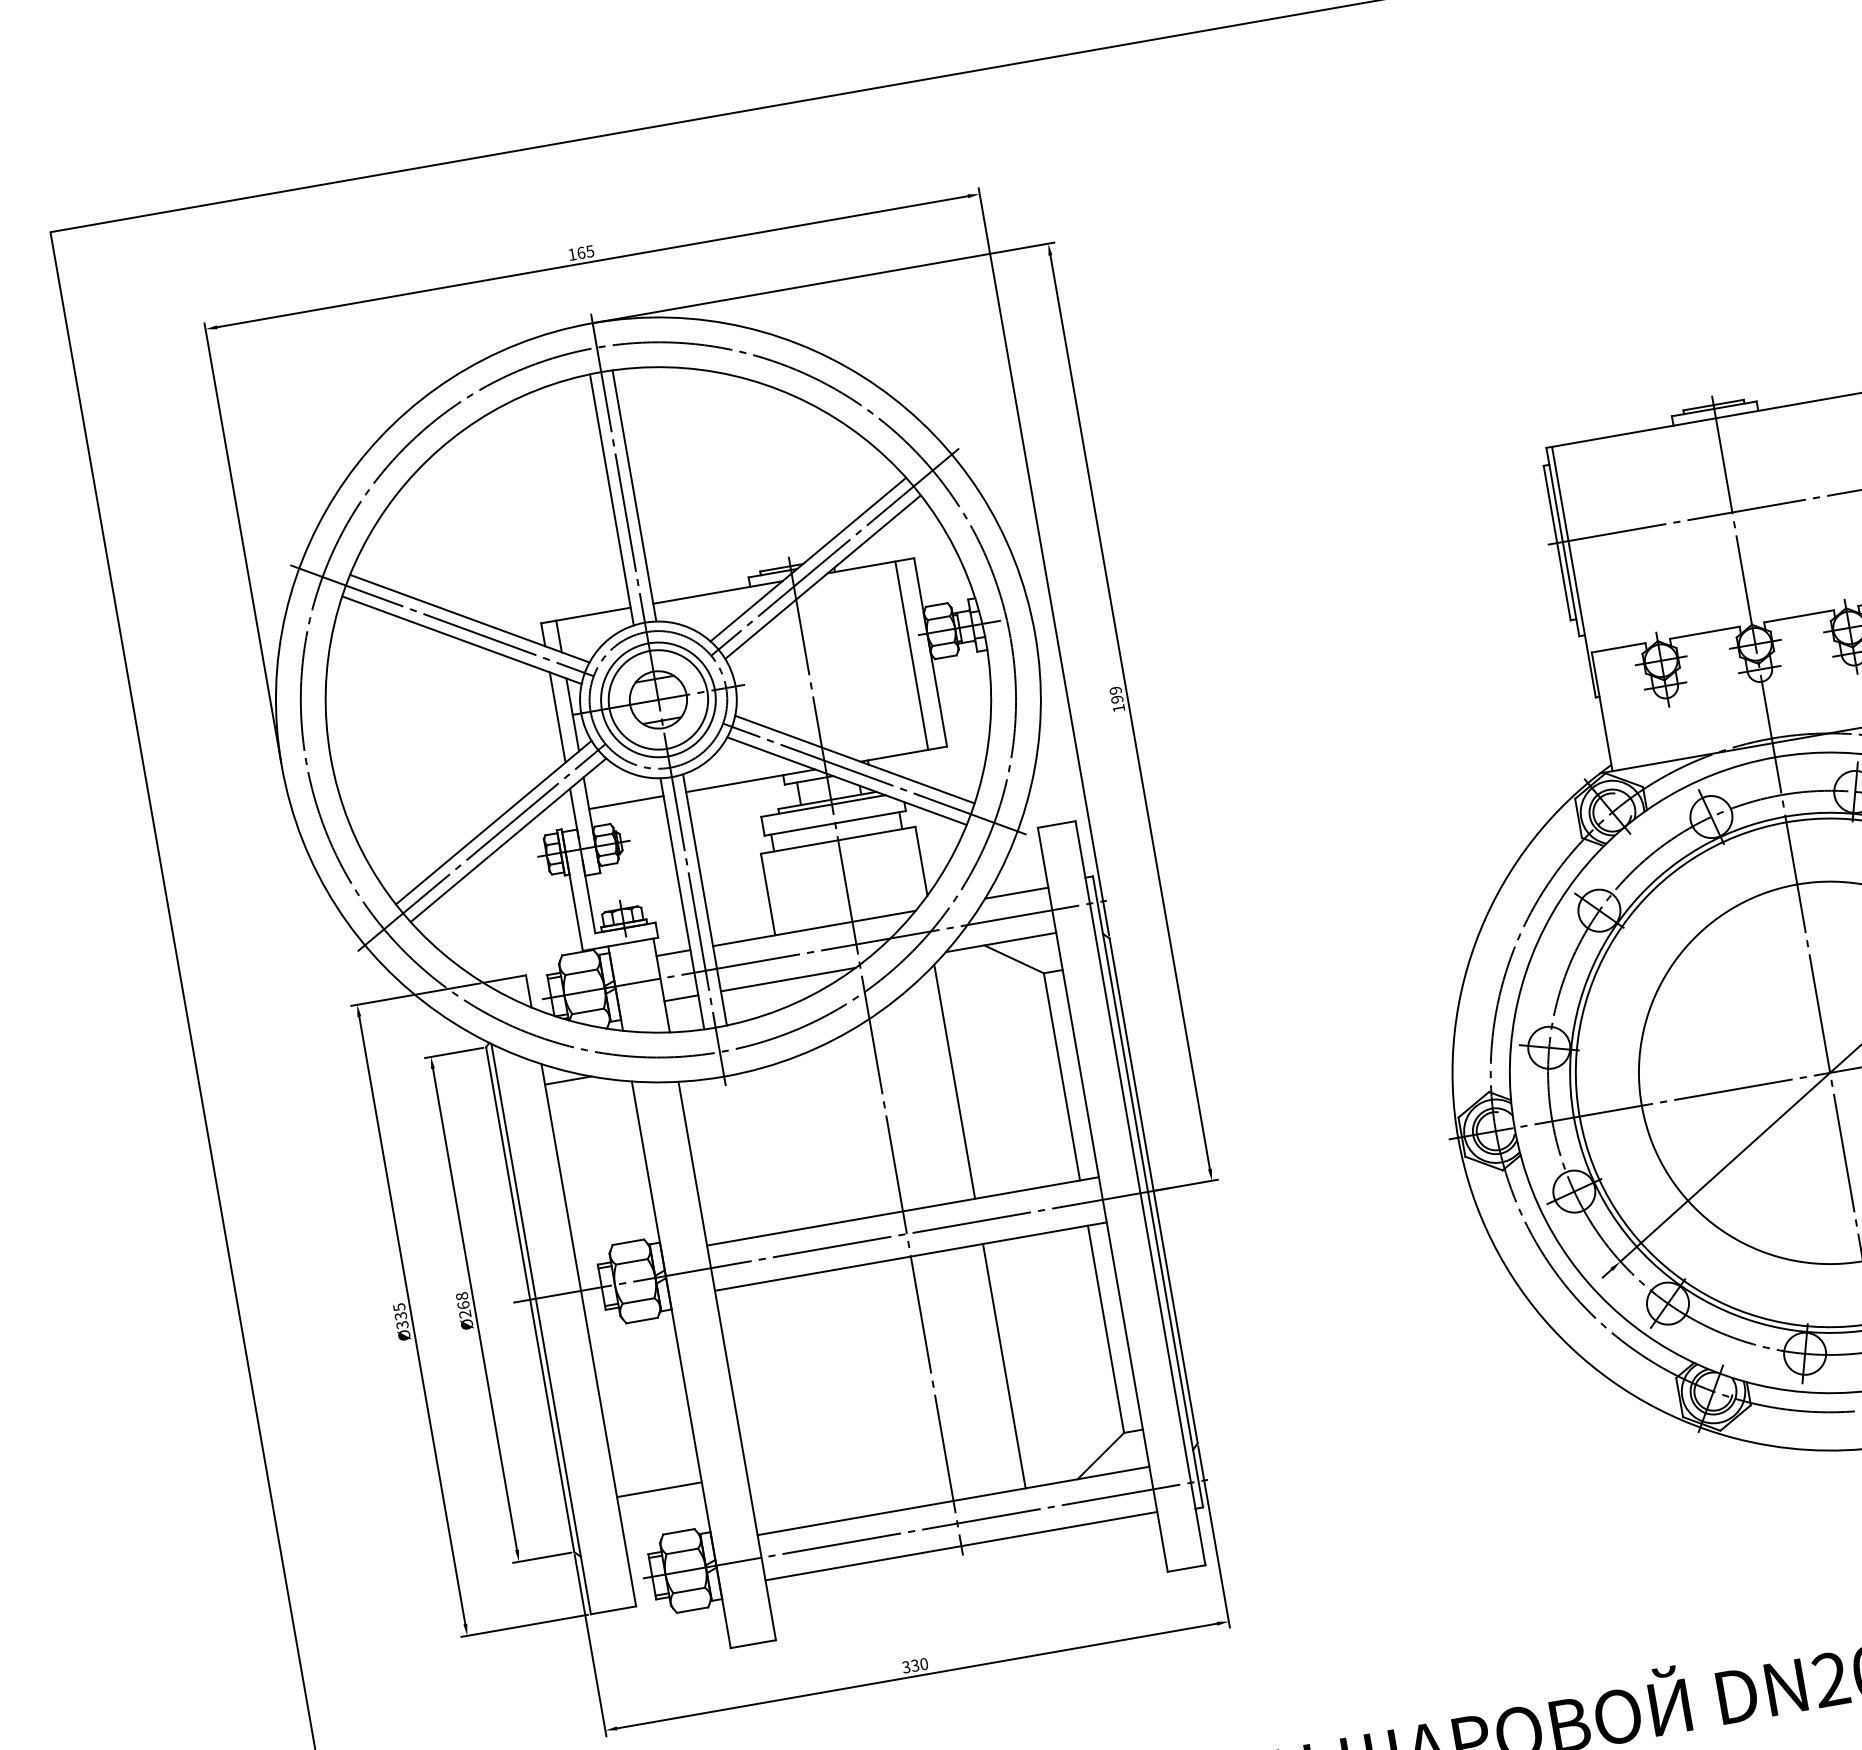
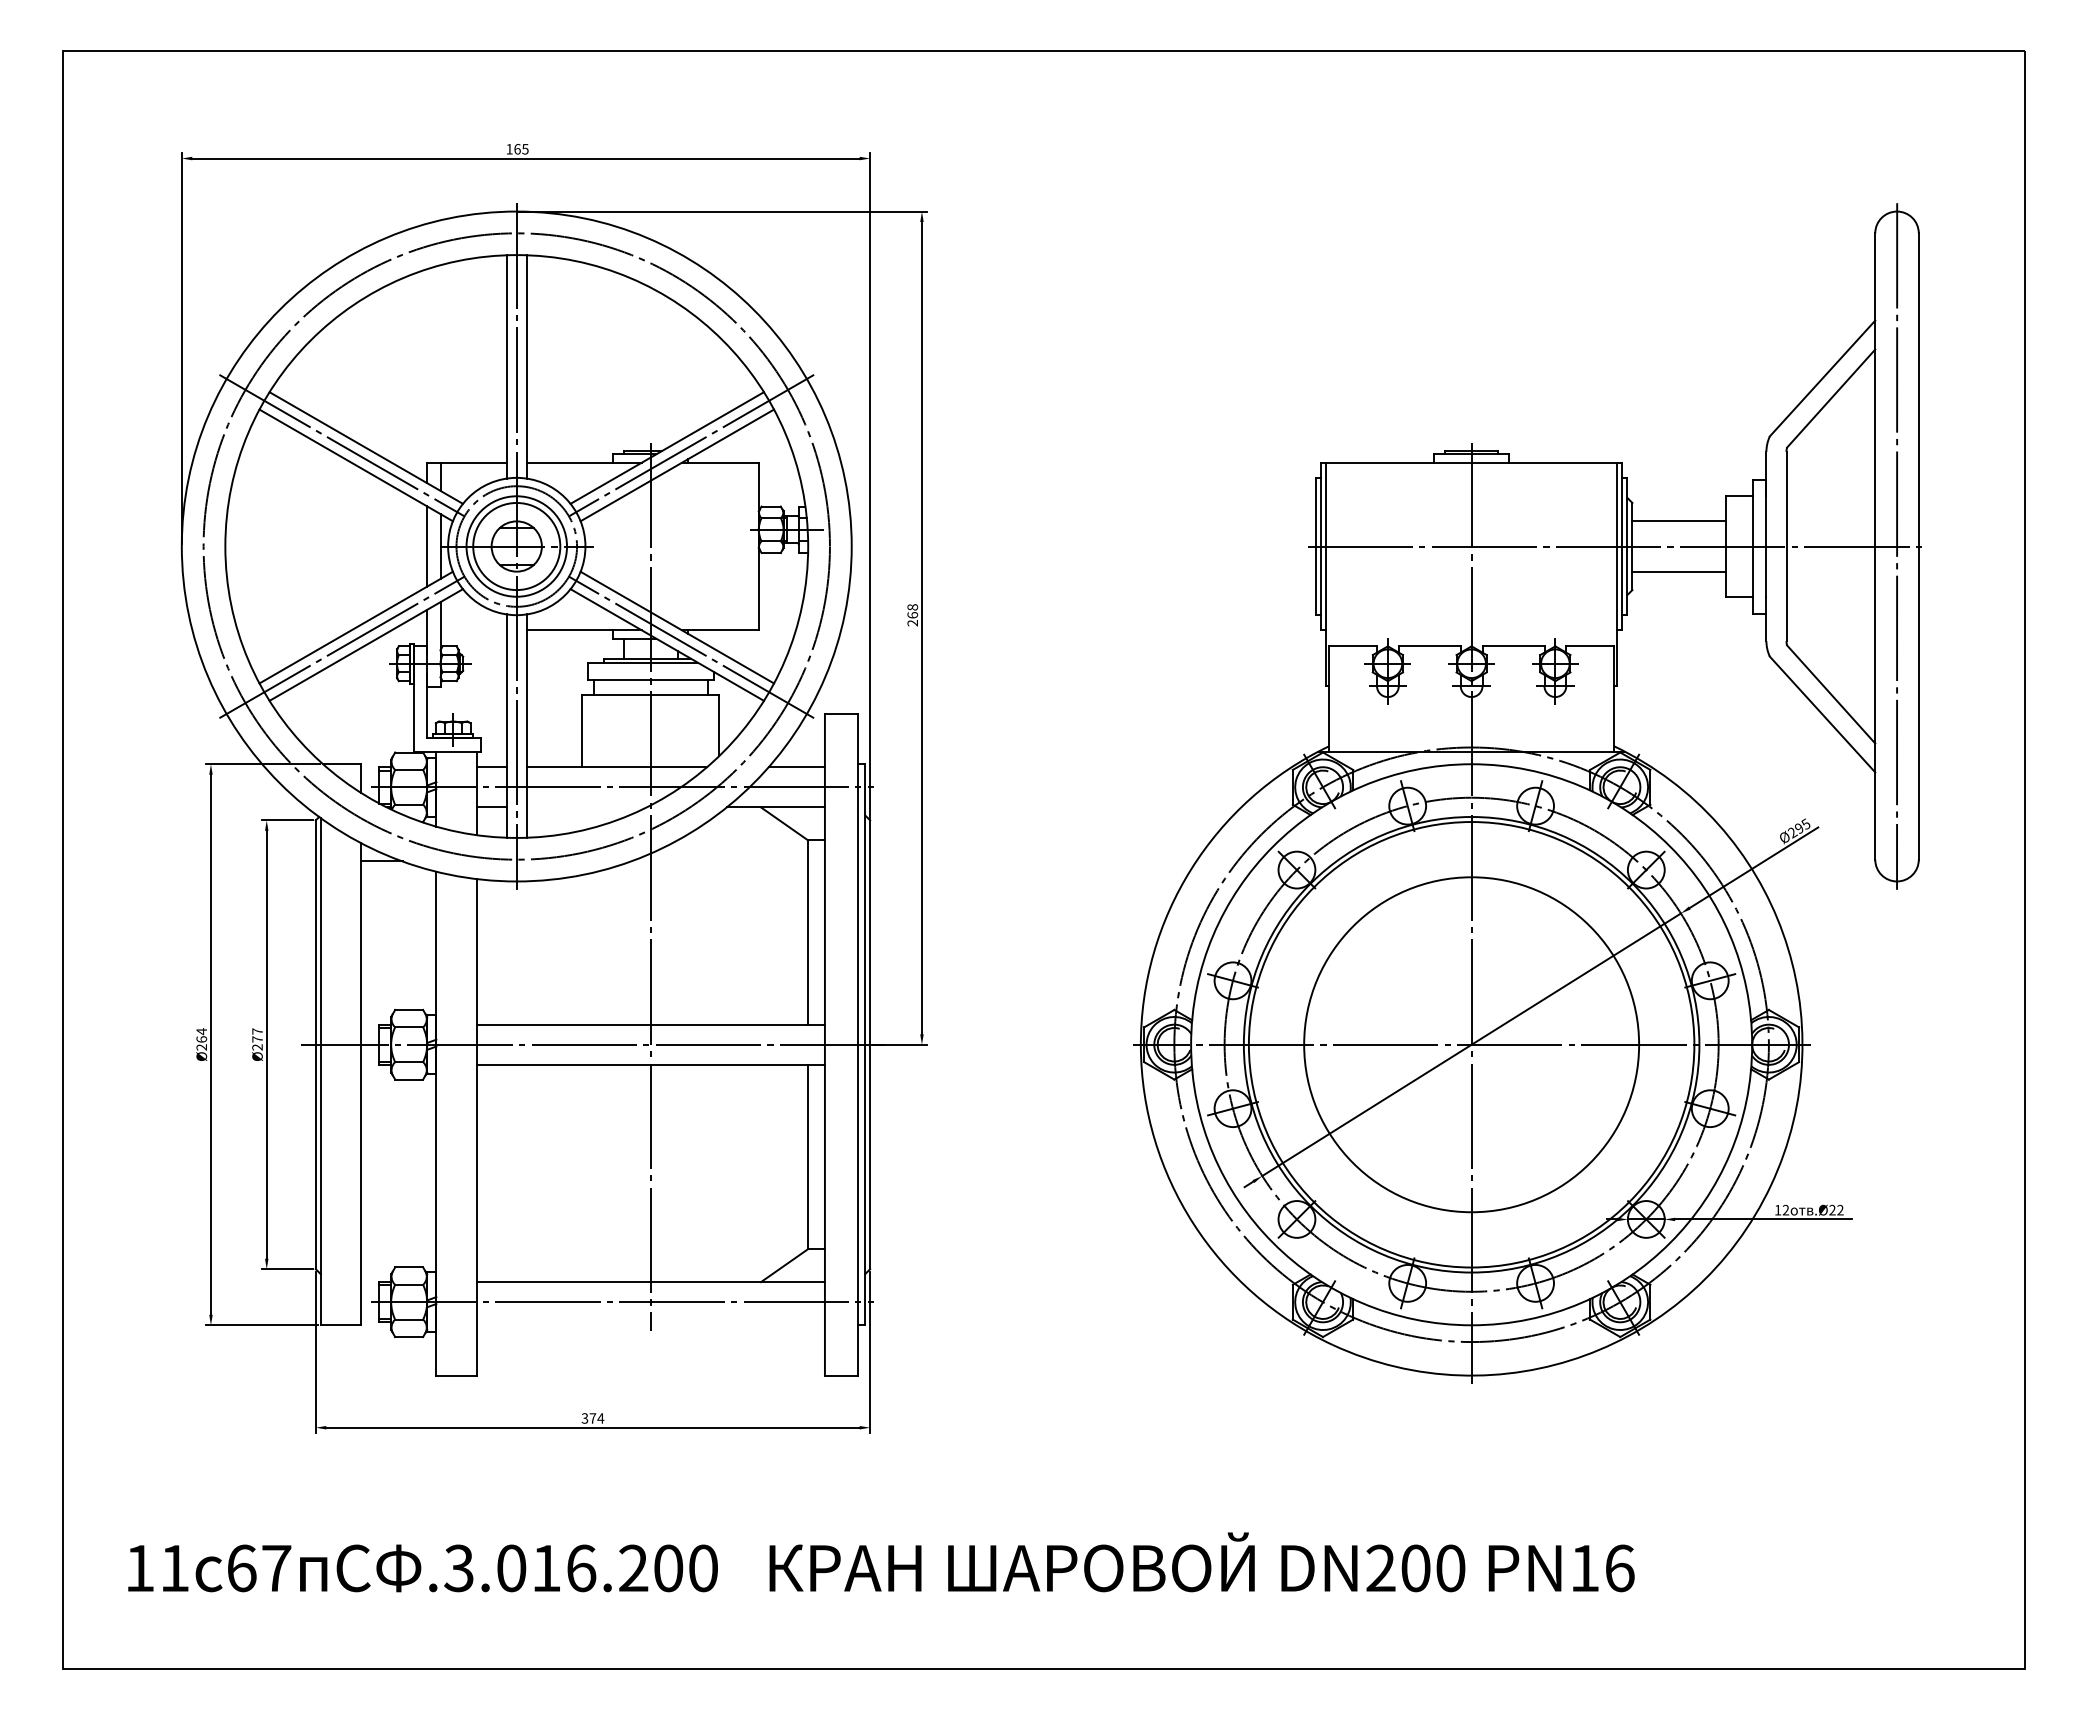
line: (912, 655) -> (742, 546), removed
text: (1117, 699) -> (912, 615), 199 -> 268
line: (626, 802) -> (473, 630), removed
line: (788, 979) -> (586, 807), removed
line: (954, 1081) -> (714, 920), removed
text: (462, 1300) -> (257, 1035), Ø268 -> Ø277
text: (400, 1316) -> (201, 1039), Ø335 -> Ø264
line: (1003, 1366) -> (714, 1173), removed
line: (659, 1490) -> (398, 1228), removed
line: (961, 1546) -> (650, 1322), removed
text: (919, 1664) -> (596, 1418), 330 -> 374

